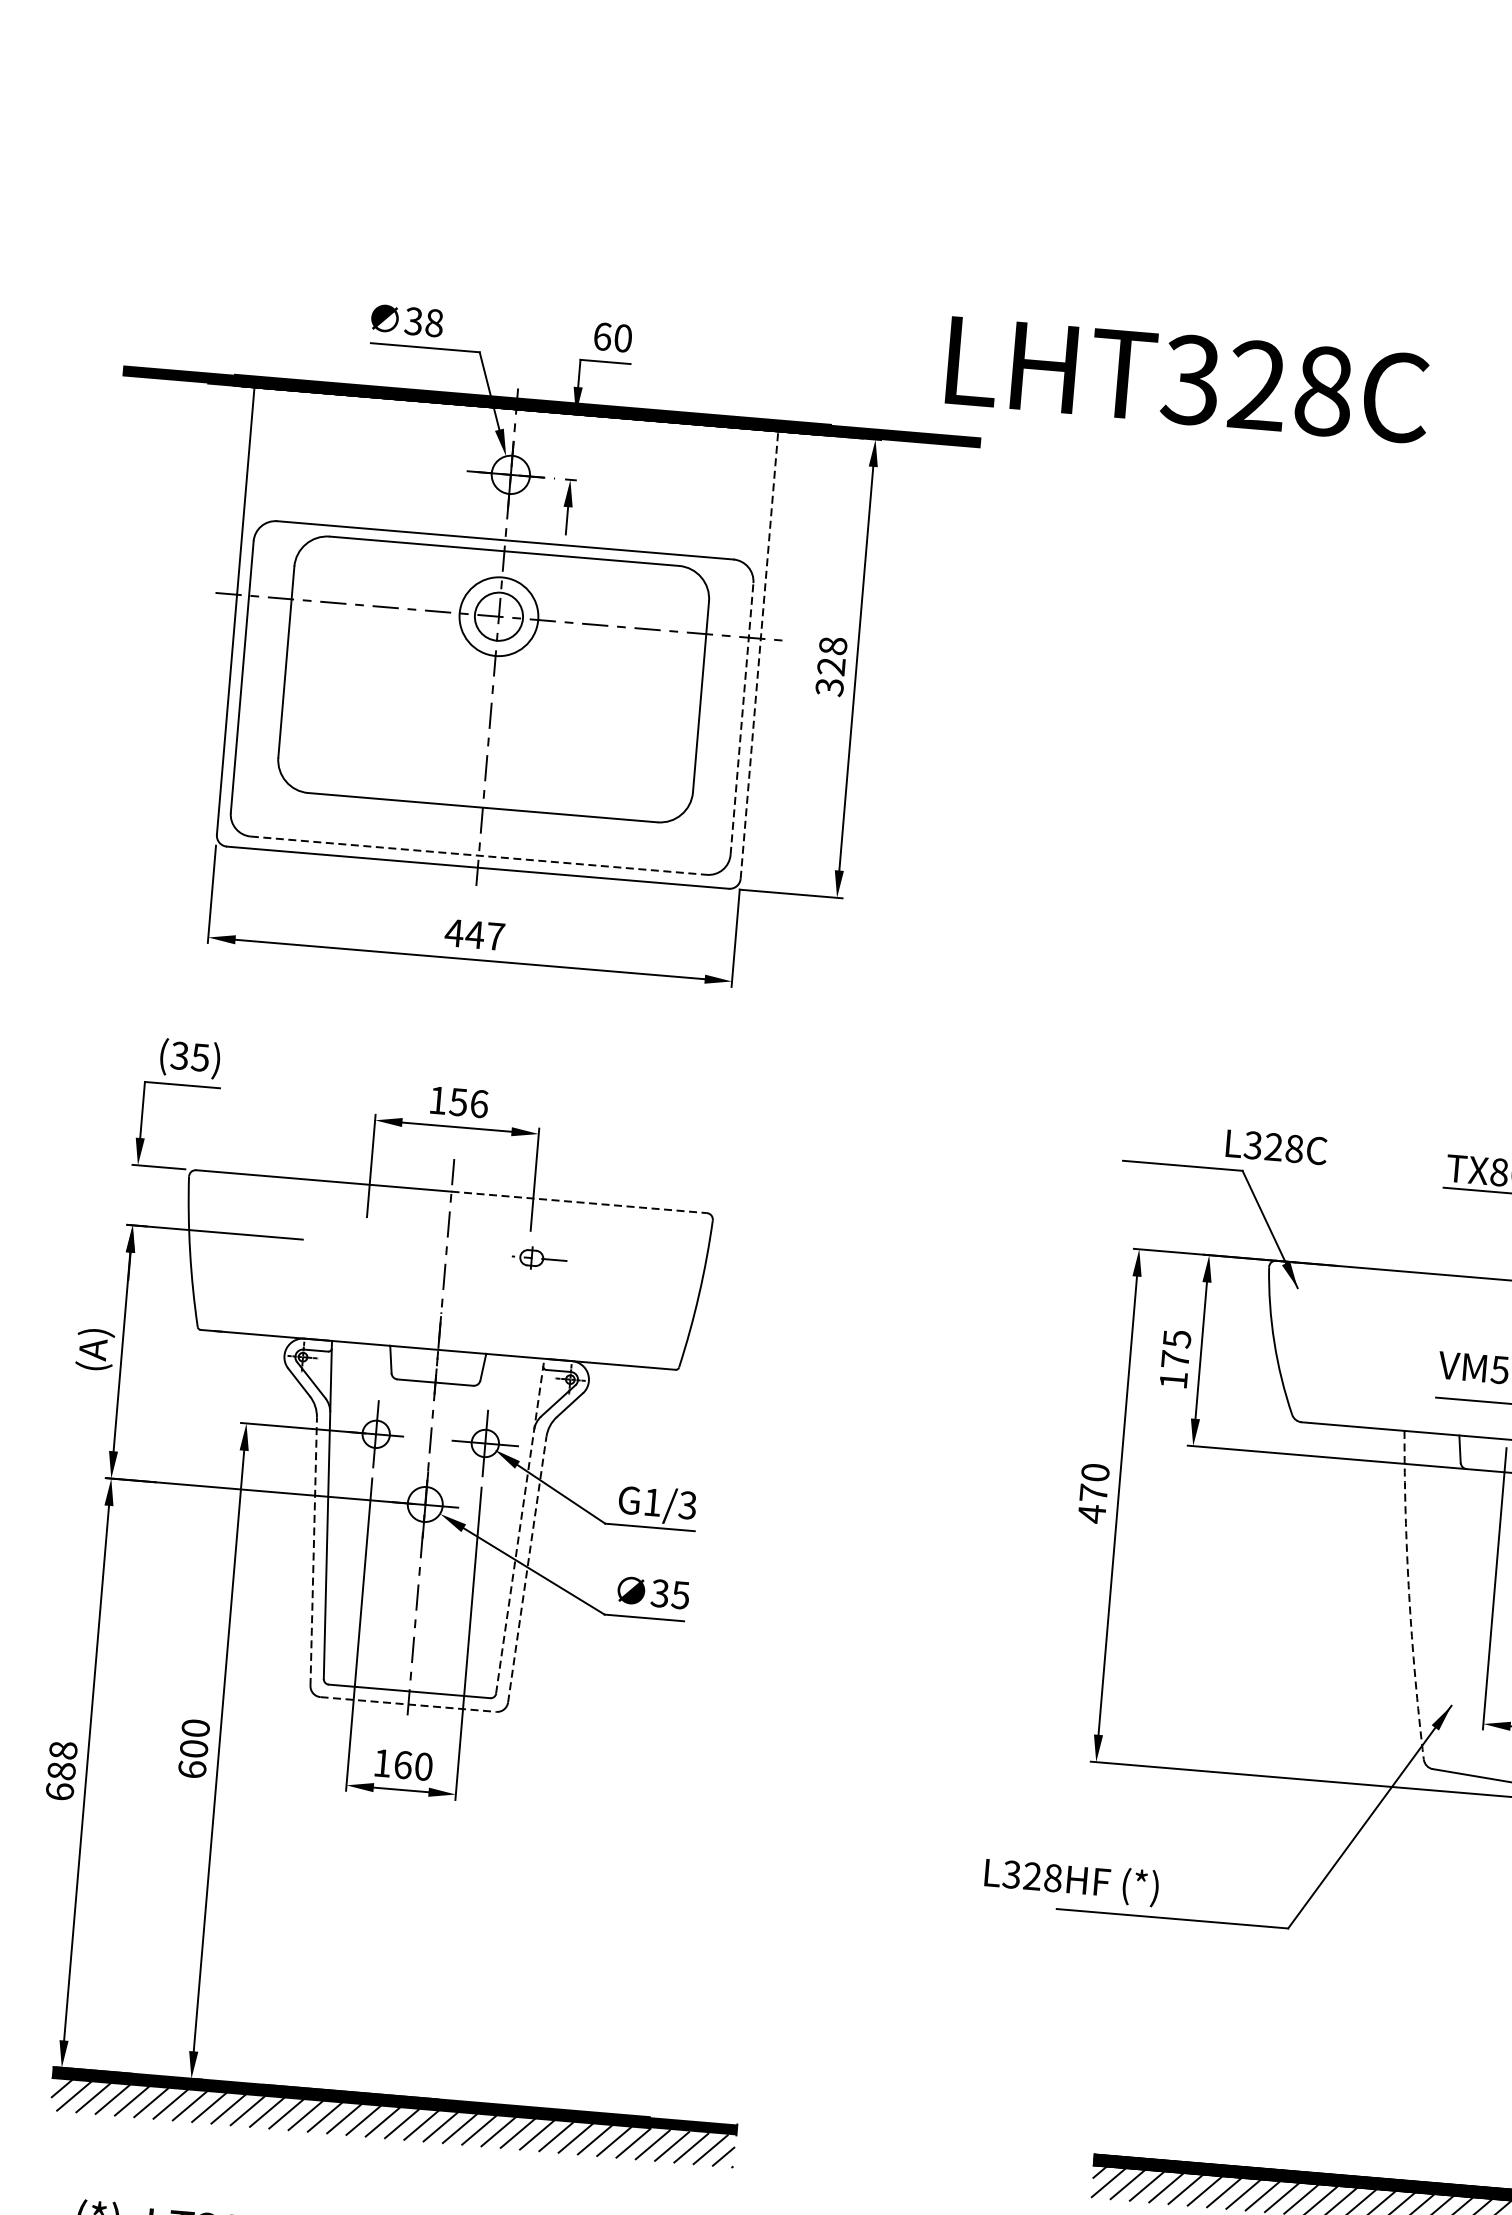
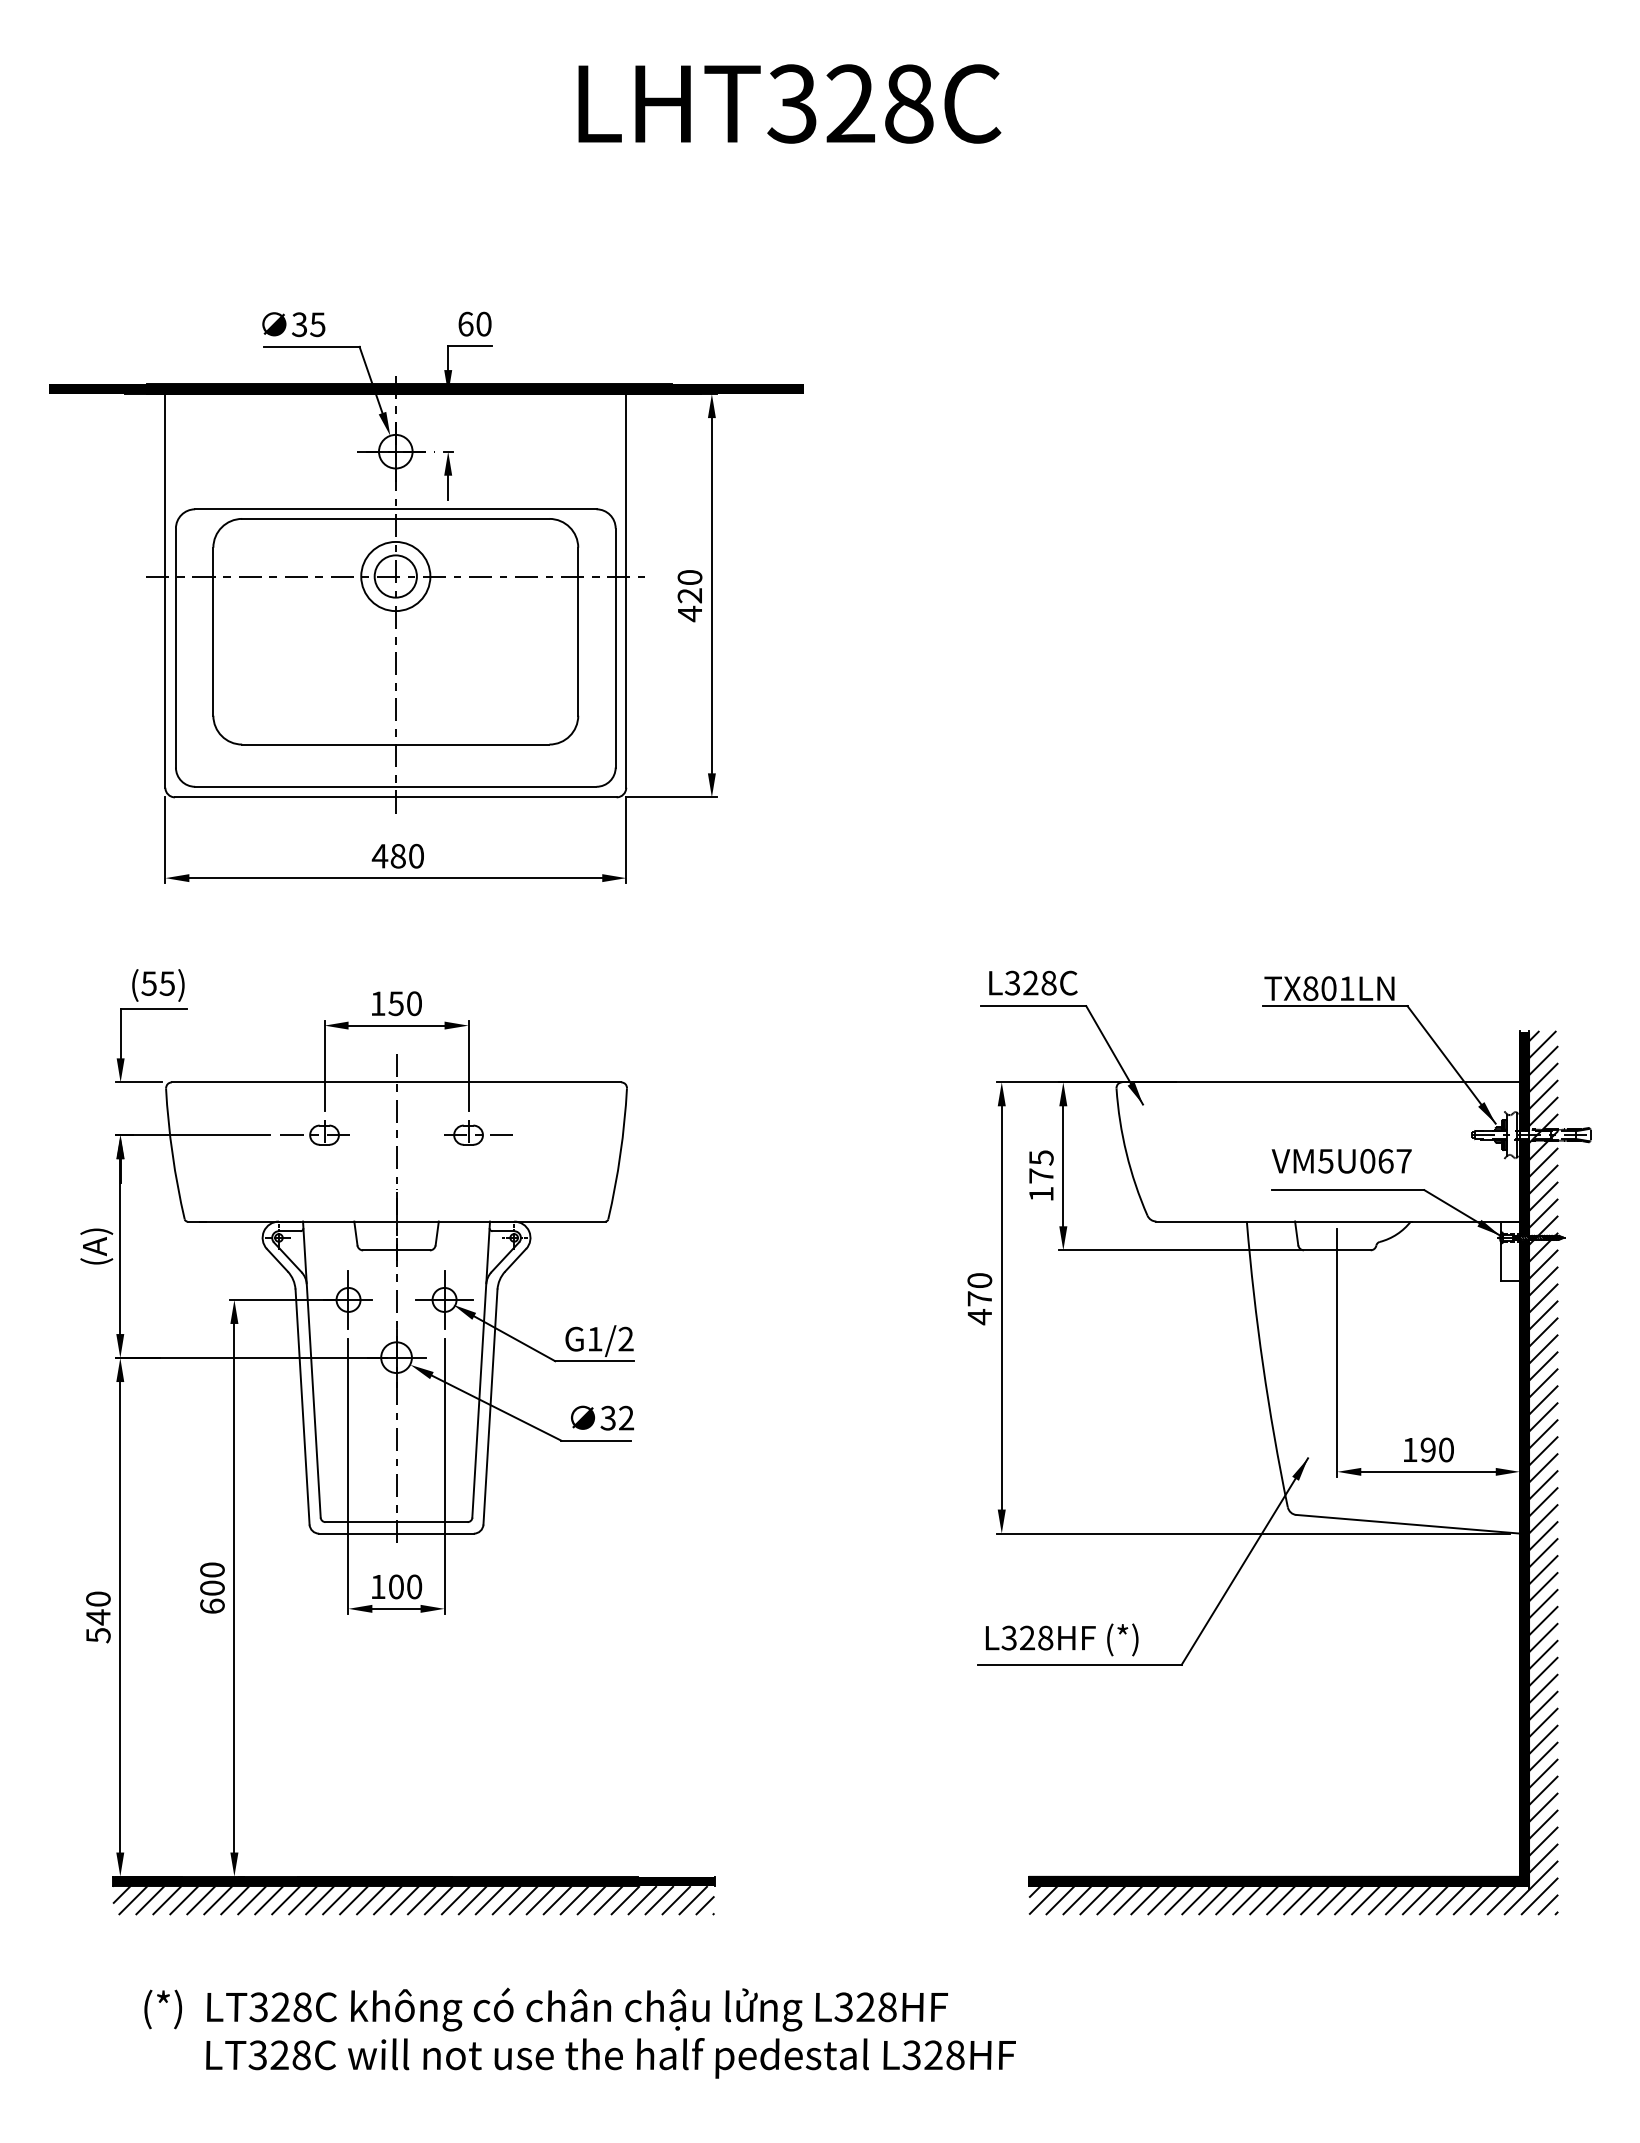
text: (434, 322) -> (317, 324), 38 -> 35
text: (1188, 379) -> (789, 103), moved
line: (759, 654) -> (626, 590), dashed -> solid
text: (830, 667) -> (689, 596), 328 -> 420
line: (741, 719) -> (615, 648), dashed -> solid
line: (478, 855) -> (395, 786), dashed -> solid
text: (485, 934) -> (407, 855), 447 -> 480
text: (179, 1055) -> (148, 983), (35) -> (55)
text: (479, 1103) -> (414, 1003), 156 -> 150
text: (1276, 1146) -> (1033, 982), moved
line: (579, 1202) -> (509, 1082), dashed -> solid
part: (353, 1240) -> (314, 1132), added
part: (539, 1256) -> (478, 1132), size x1.43
text: (687, 1505) -> (625, 1339), G1/3 -> G1/2
line: (520, 1526) -> (481, 1369), dashed -> solid
line: (313, 1552) -> (302, 1407), dashed -> solid
line: (527, 1570) -> (490, 1407), dashed -> solid
text: (680, 1594) -> (626, 1417), 35 -> 32
arc: (1409, 1596) -> (1263, 1365), dashed -> solid
line: (409, 1704) -> (397, 1533), dashed -> solid
text: (403, 1764) -> (396, 1586), 160 -> 100
text: (61, 1771) -> (98, 1617), 688 -> 540
text: (1072, 1881) -> (1062, 1639), moved

